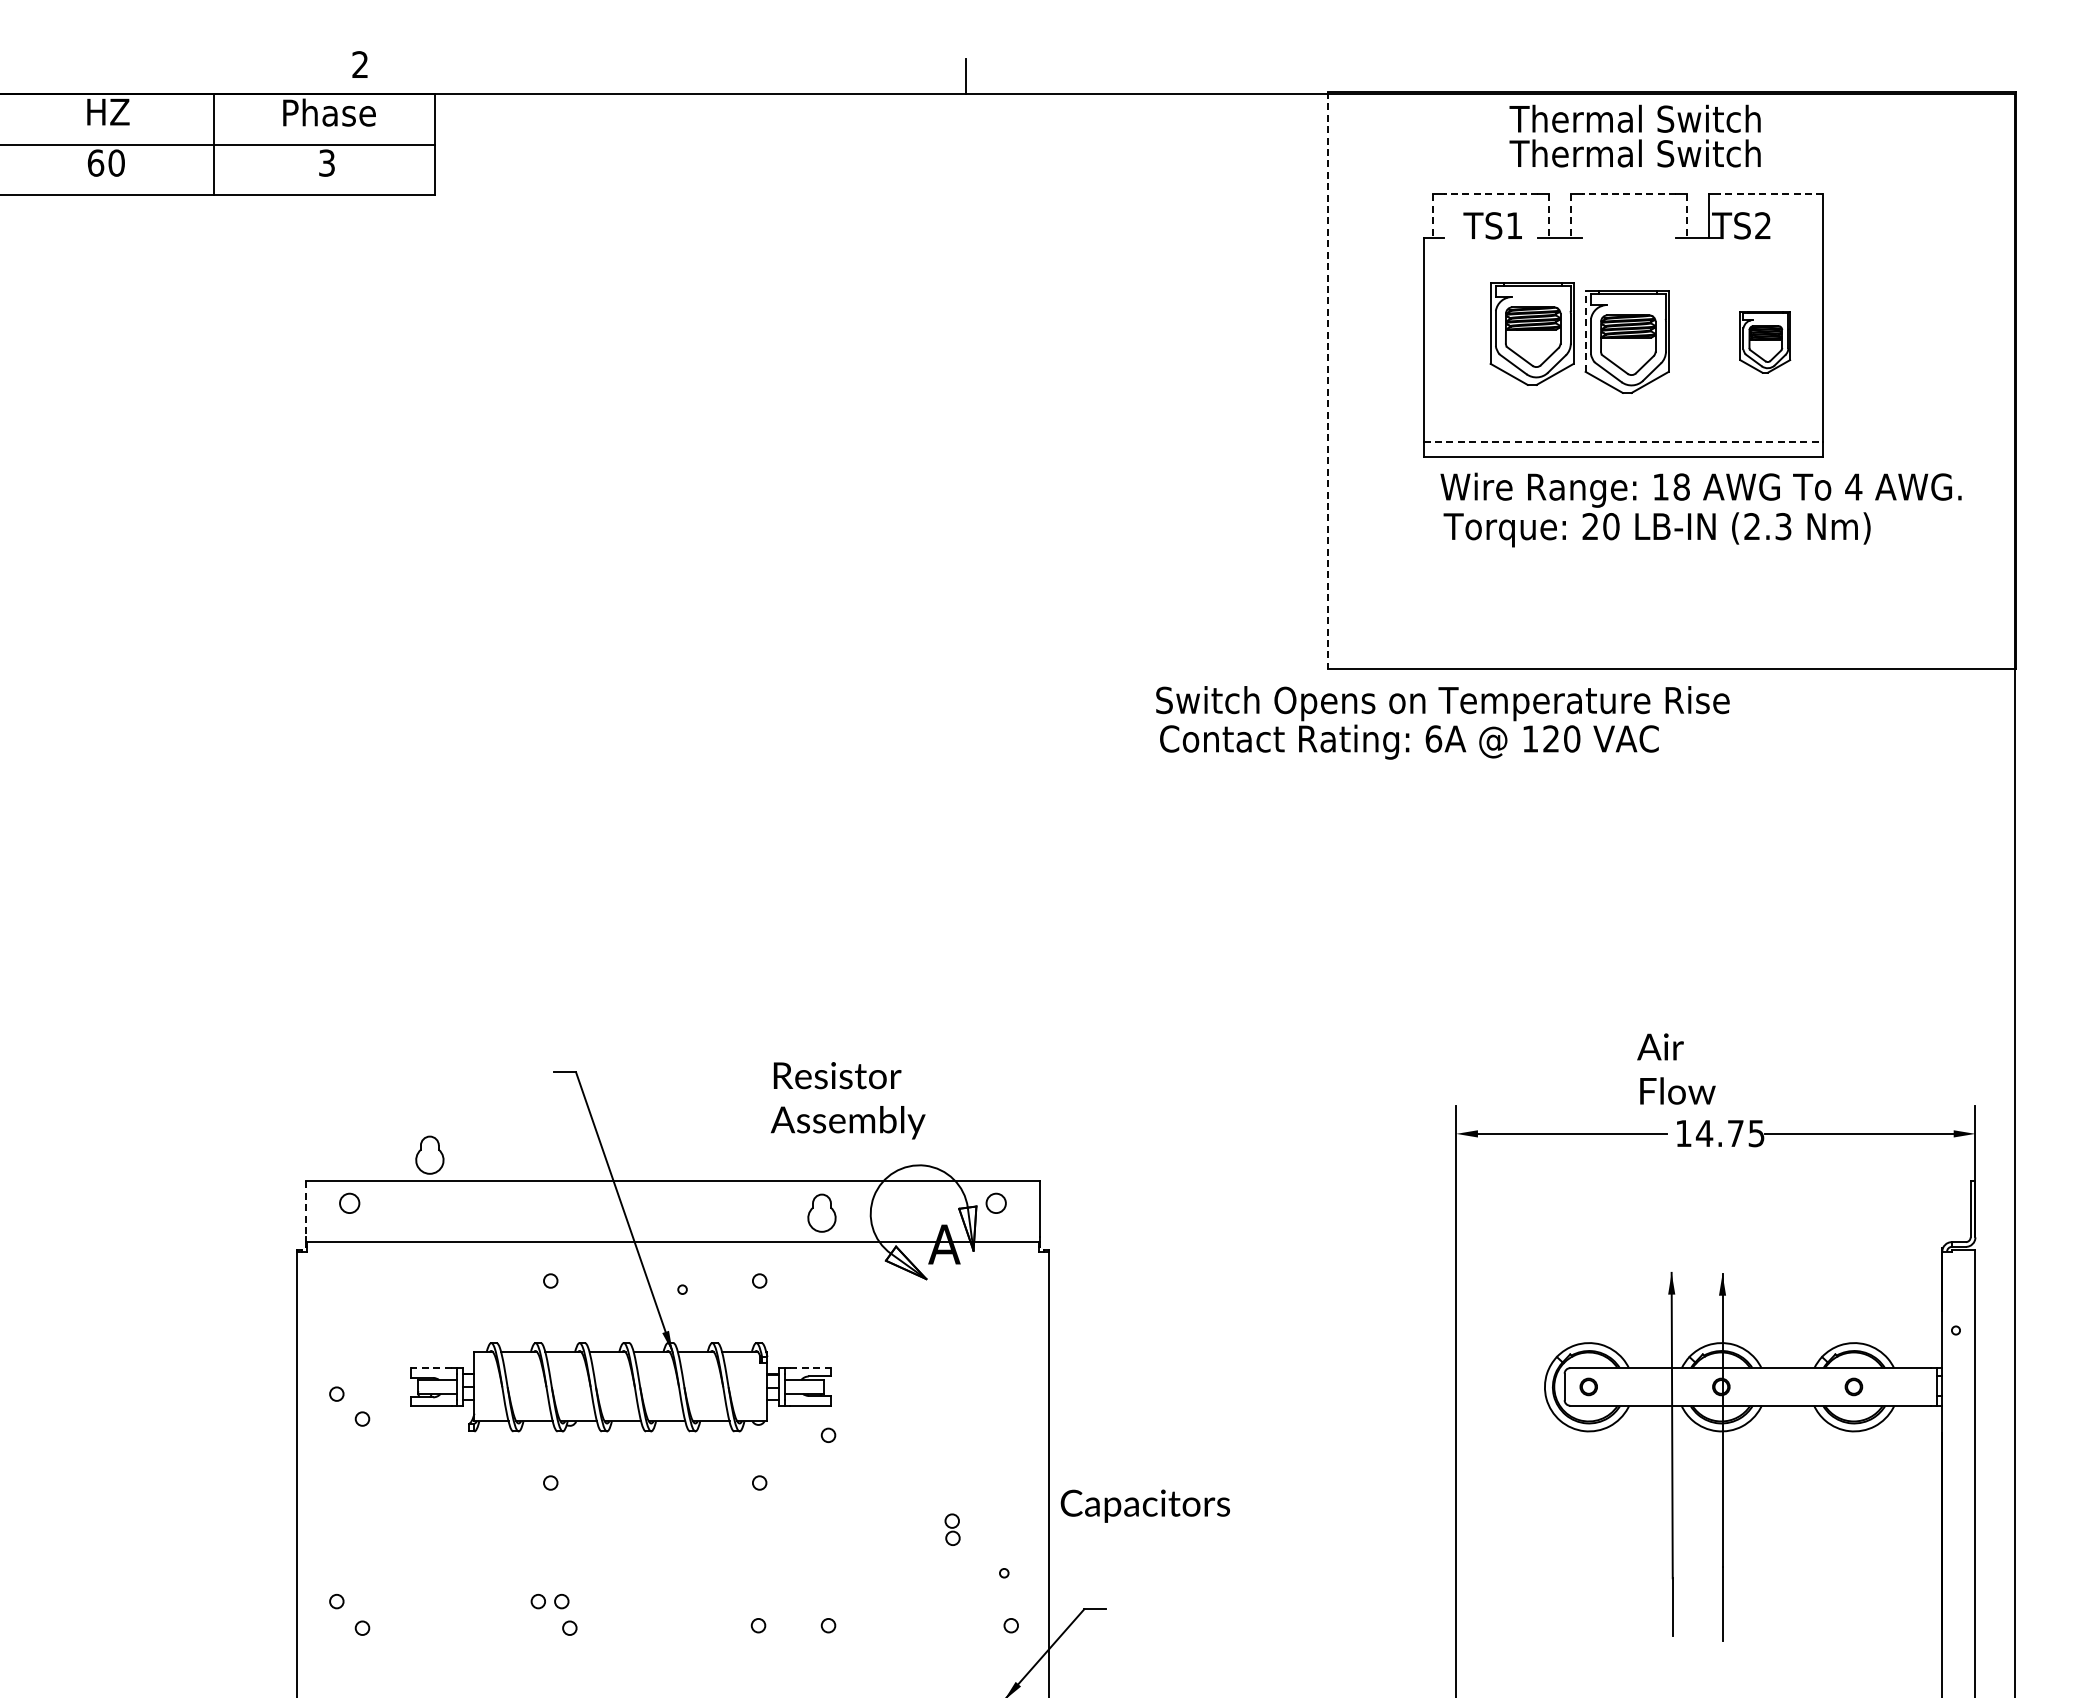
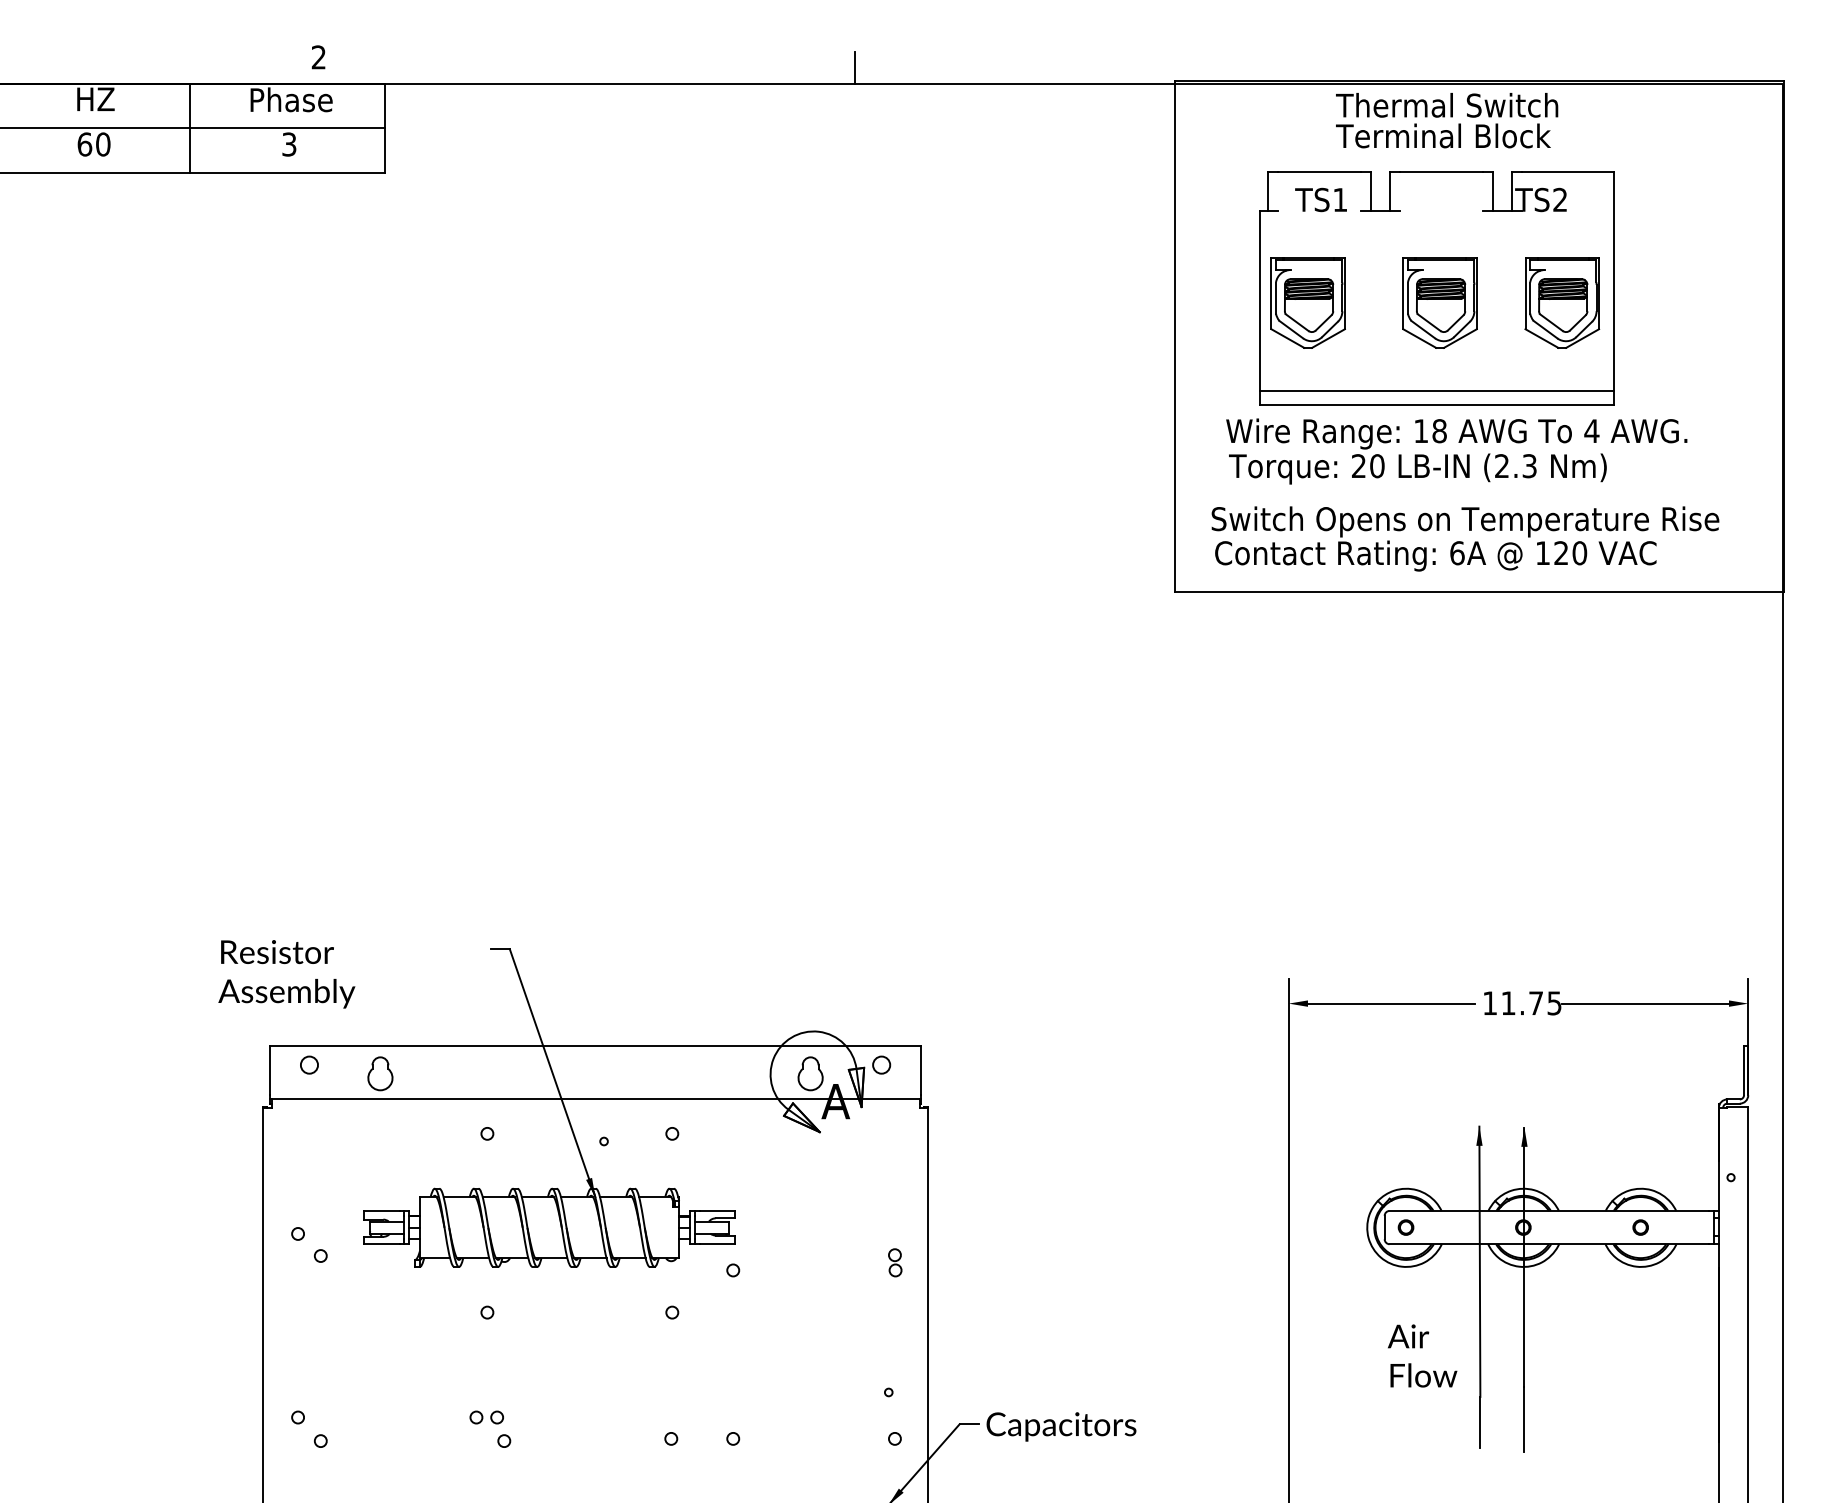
text: (1645, 153) -> (1456, 135), Thermal Switch -> Terminal Block
line: (1490, 194) -> (1319, 172), dashed -> solid
line: (1628, 194) -> (1441, 172), dashed -> solid
line: (1771, 194) -> (1567, 172), dashed -> solid
line: (1432, 216) -> (1267, 191), dashed -> solid
line: (1549, 216) -> (1371, 191), dashed -> solid
line: (1570, 216) -> (1389, 191), dashed -> solid
line: (1687, 216) -> (1493, 191), dashed -> solid
line: (1585, 331) -> (1403, 293), dashed -> solid
part: (1531, 333) -> (1307, 302), moved
part: (1764, 342) -> (1561, 303), size x1.67
line: (1327, 380) -> (1174, 336), dashed -> solid
line: (1623, 441) -> (1436, 390), dashed -> solid
text: (1700, 509) -> (1456, 451), moved
text: (1442, 722) -> (1465, 538), moved
text: (1676, 1068) -> (1422, 1355), moved
text: (847, 1100) -> (286, 974), moved
text: (1704, 1133) -> (1508, 1003), 14.75 -> 11.75
part: (429, 1154) -> (380, 1073), moved
line: (305, 1209) -> (270, 1070), dashed -> solid
part: (821, 1212) -> (810, 1073), moved
line: (430, 1368) -> (380, 1211), dashed -> solid
line: (811, 1368) -> (718, 1211), dashed -> solid
text: (1144, 1505) -> (1060, 1426), moved
part: (952, 1529) -> (895, 1262), moved

